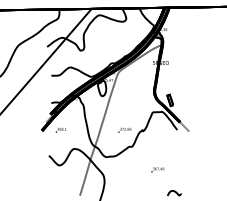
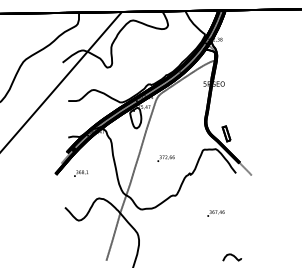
text: (124, 130) -> (165, 158), moved
text: (157, 169) -> (215, 213), moved

